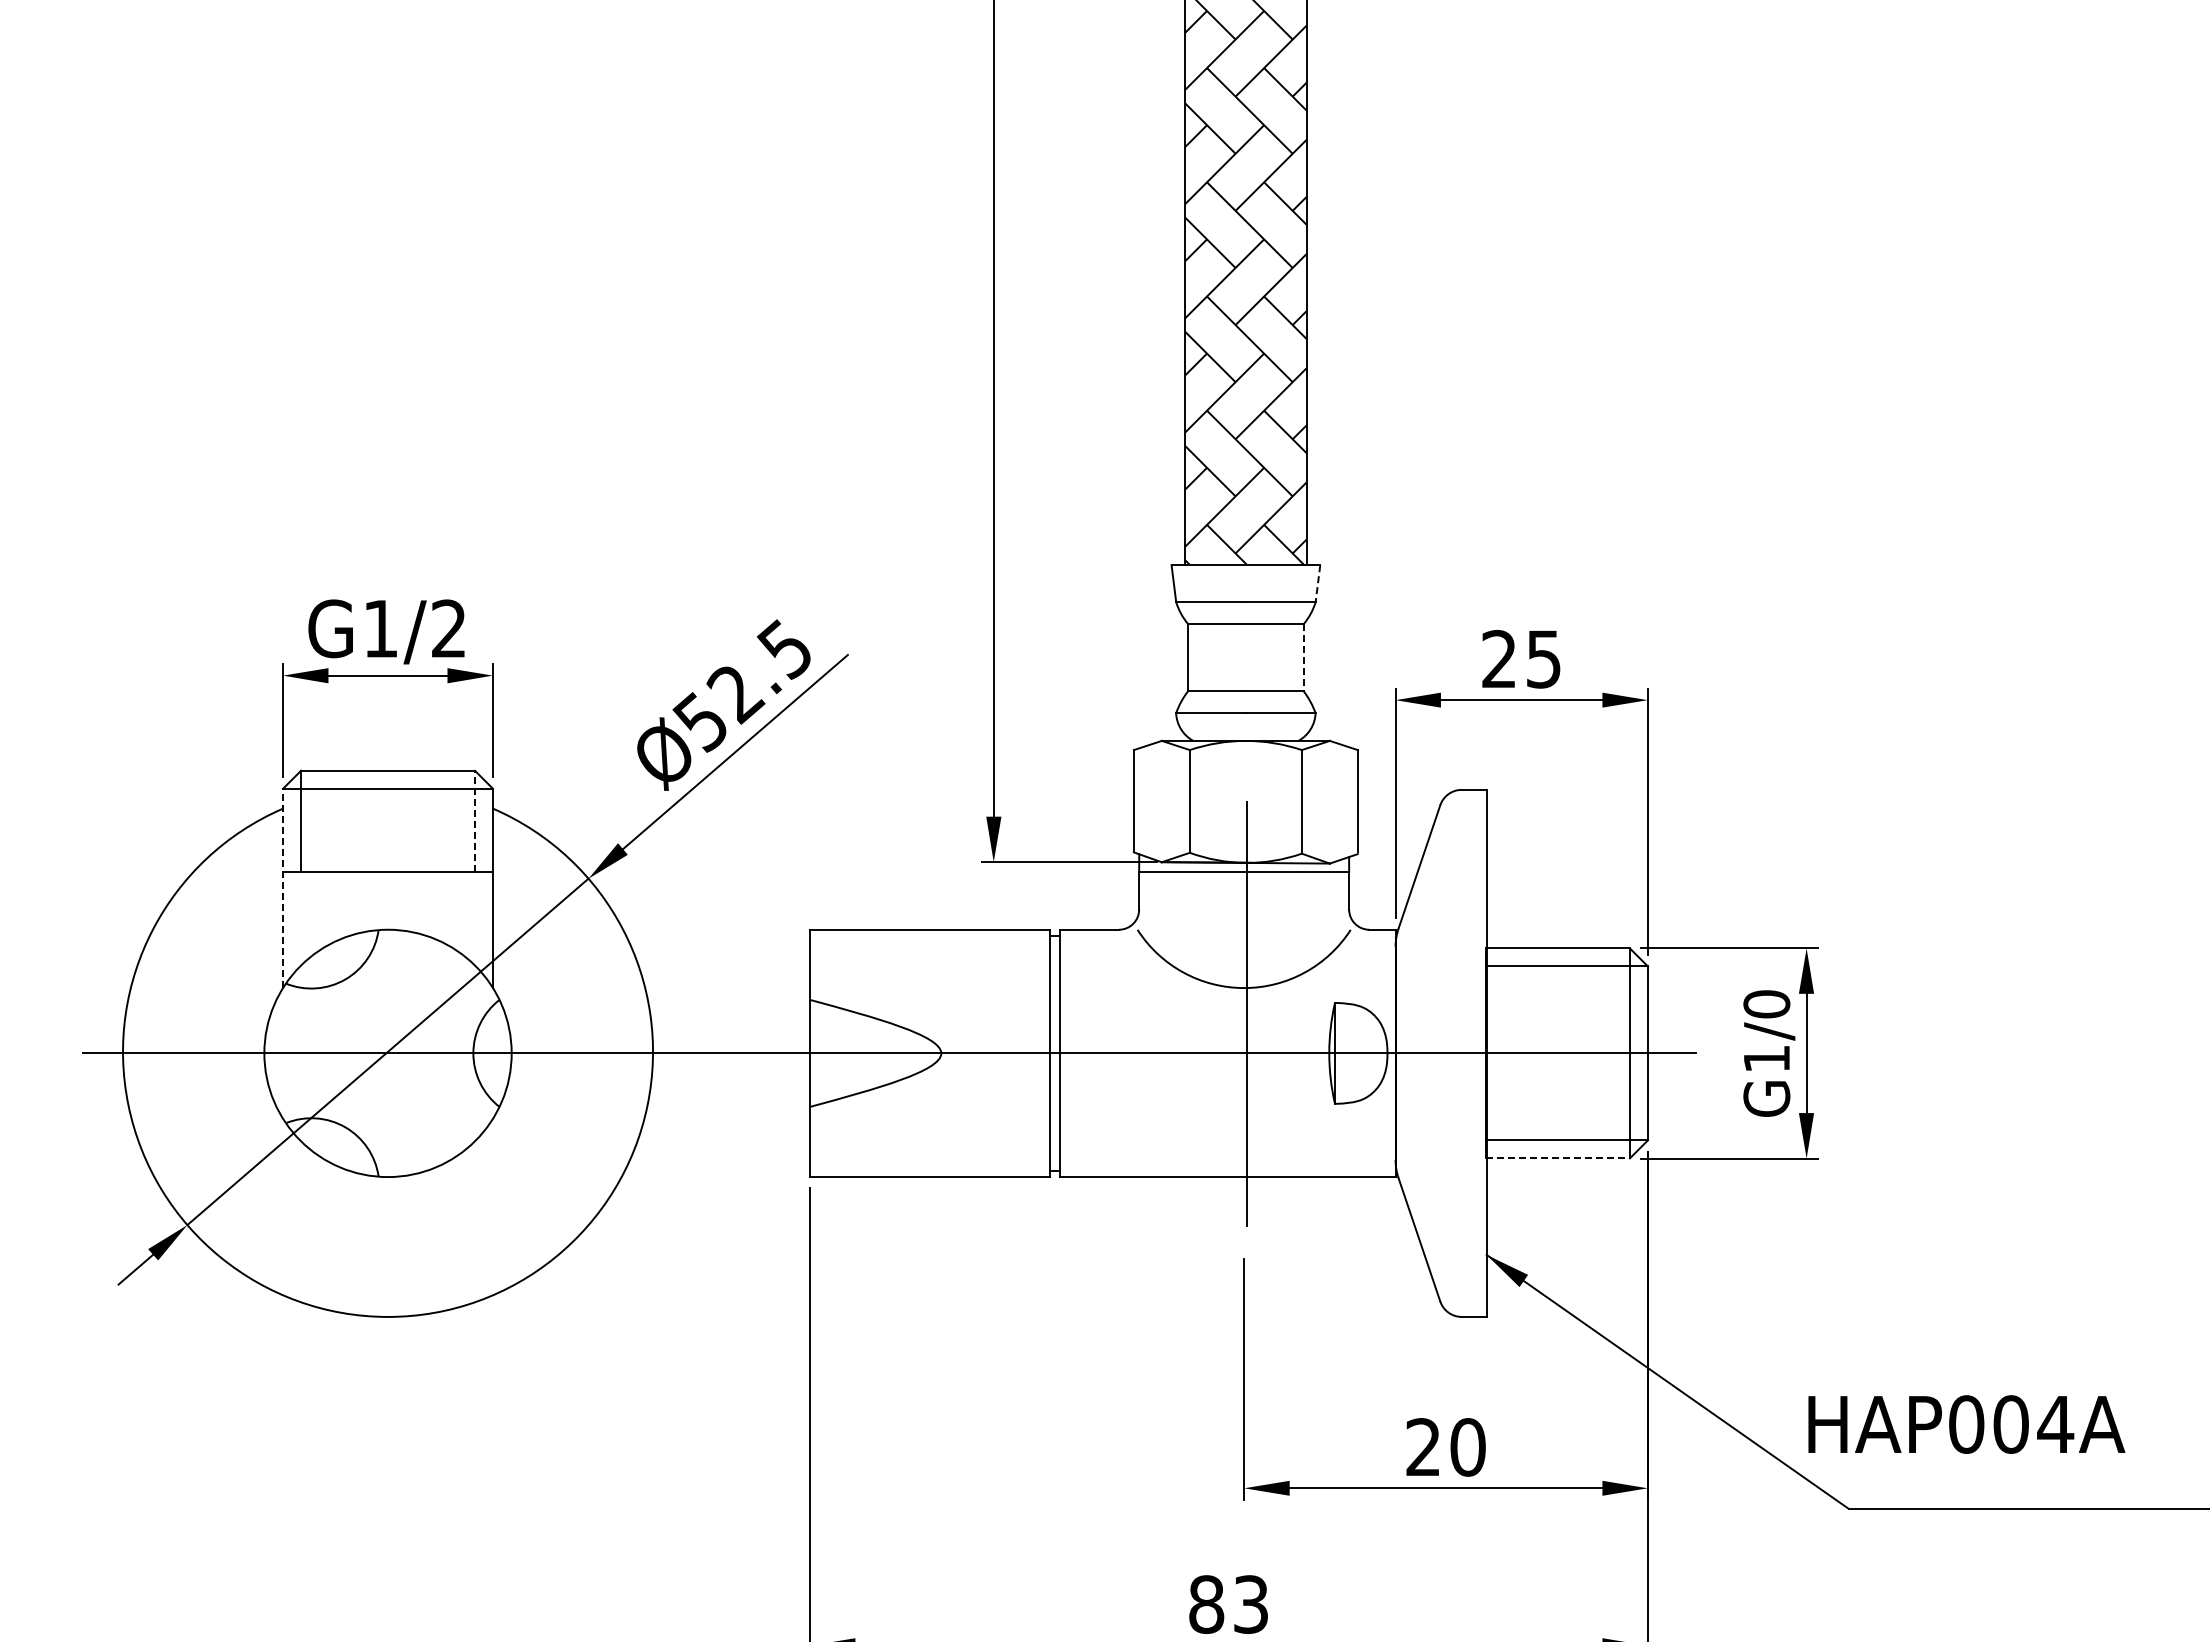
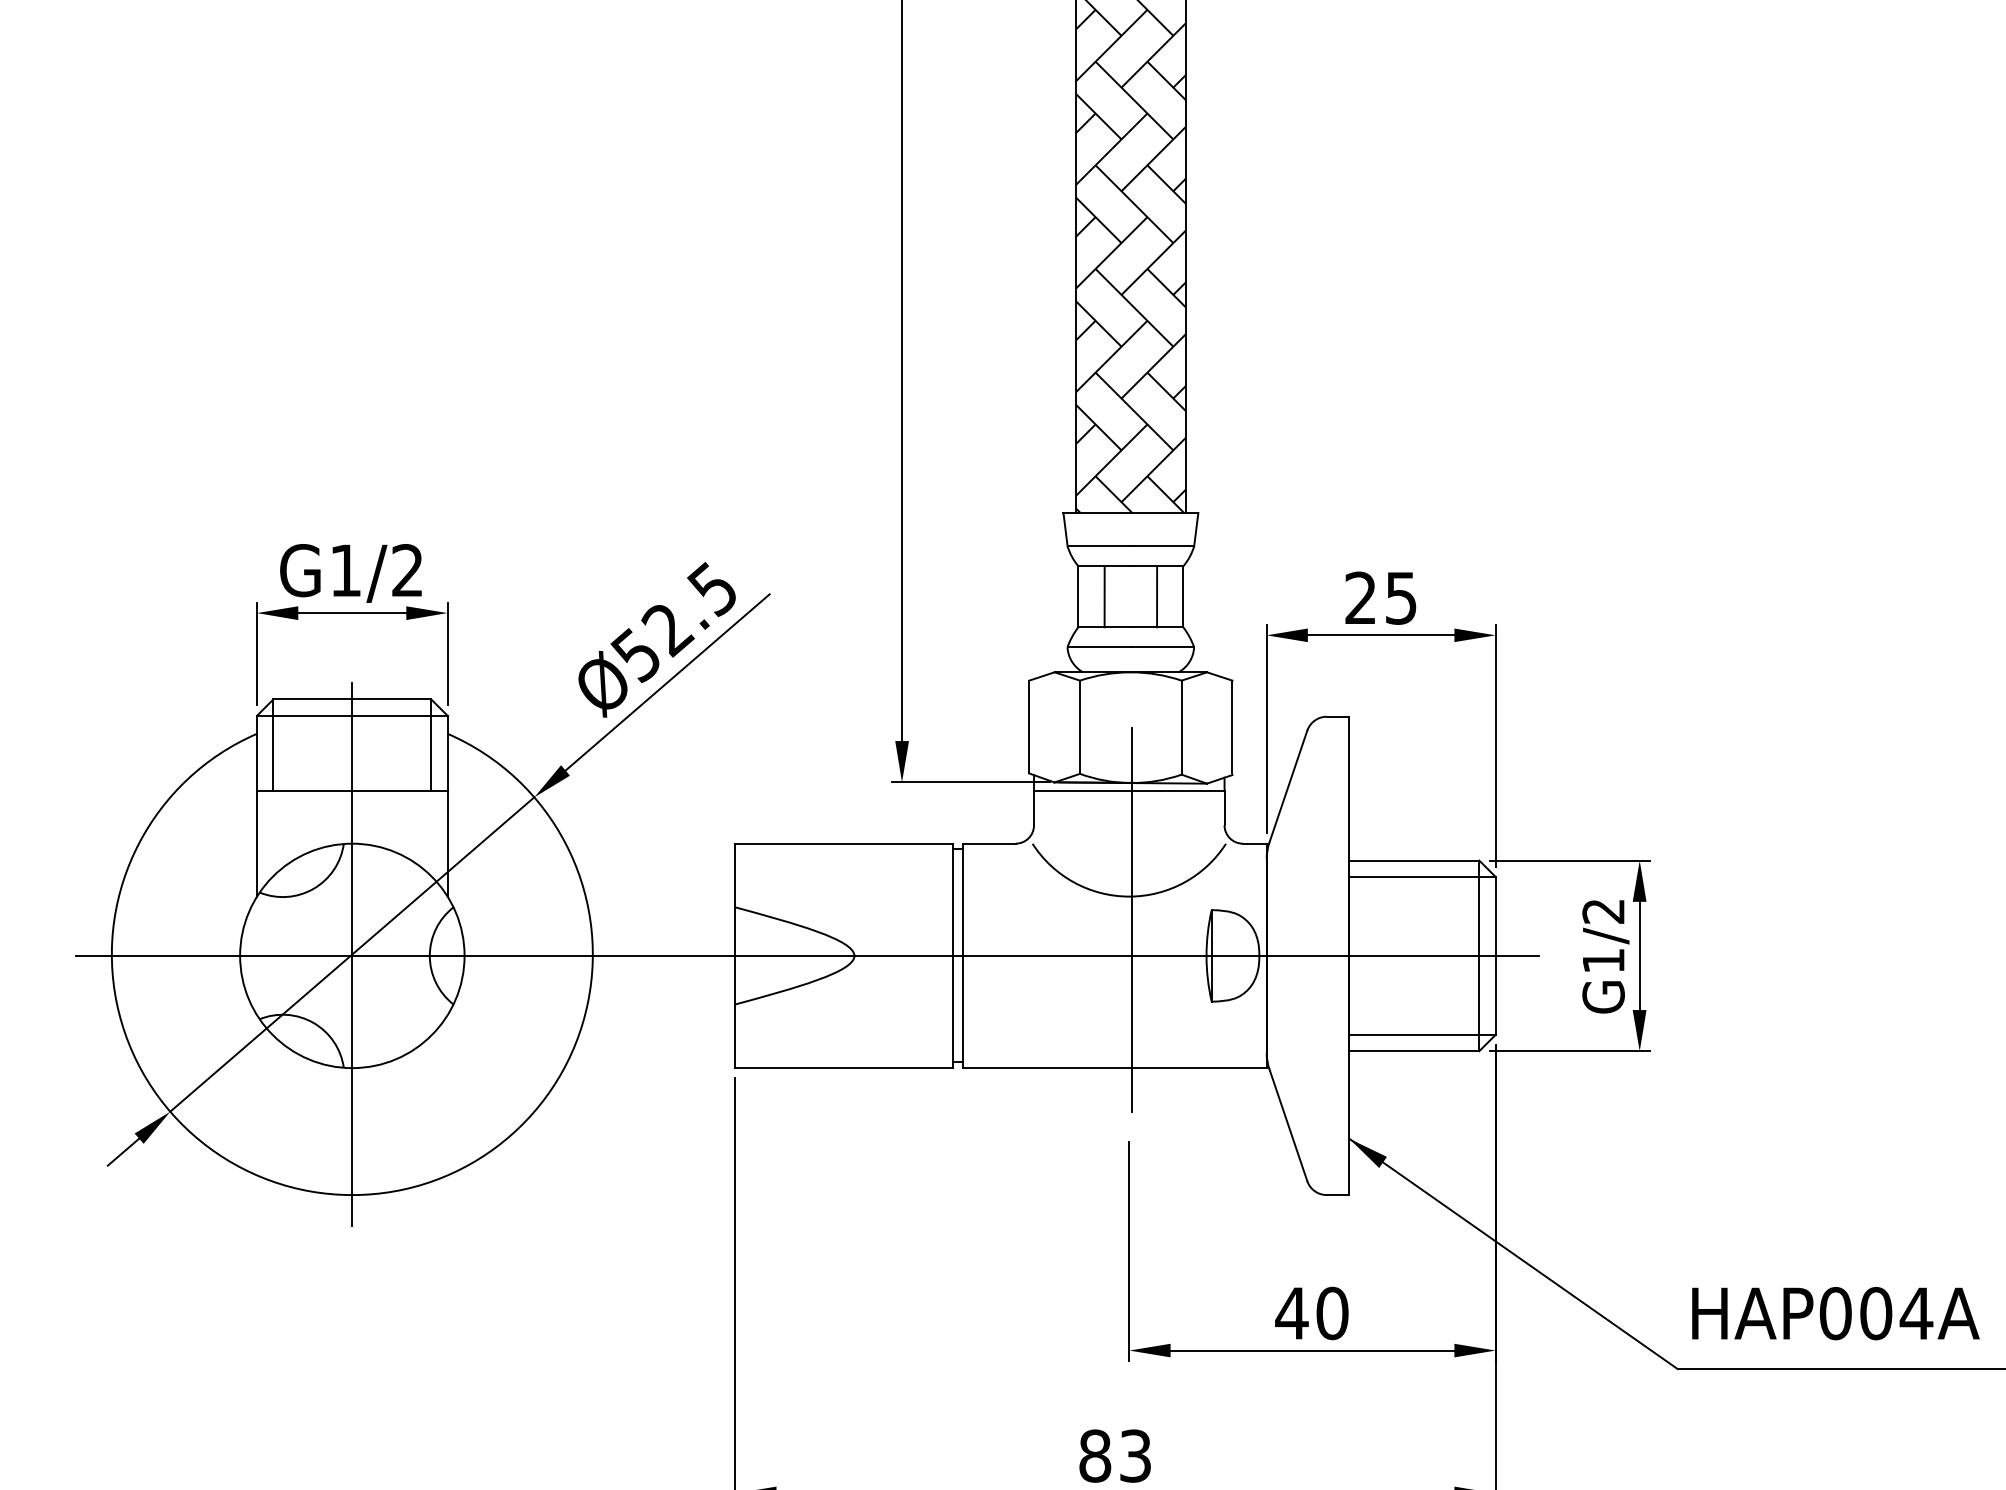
line: (1317, 583) -> (1195, 529), dashed -> solid
line: (1216, 657) -> (1104, 596), added
line: (1274, 657) -> (1156, 596), added
line: (1303, 657) -> (1183, 596), dashed -> solid
line: (474, 820) -> (430, 744), dashed -> solid
line: (283, 888) -> (257, 806), dashed -> solid
text: (1766, 1004) -> (1603, 911), G1/0 -> G1/2
line: (388, 1051) -> (352, 954), added
line: (1558, 1158) -> (1414, 1051), dashed -> solid
text: (1966, 1424) -> (1835, 1313), moved
text: (1422, 1446) -> (1291, 1312), 20 -> 40

